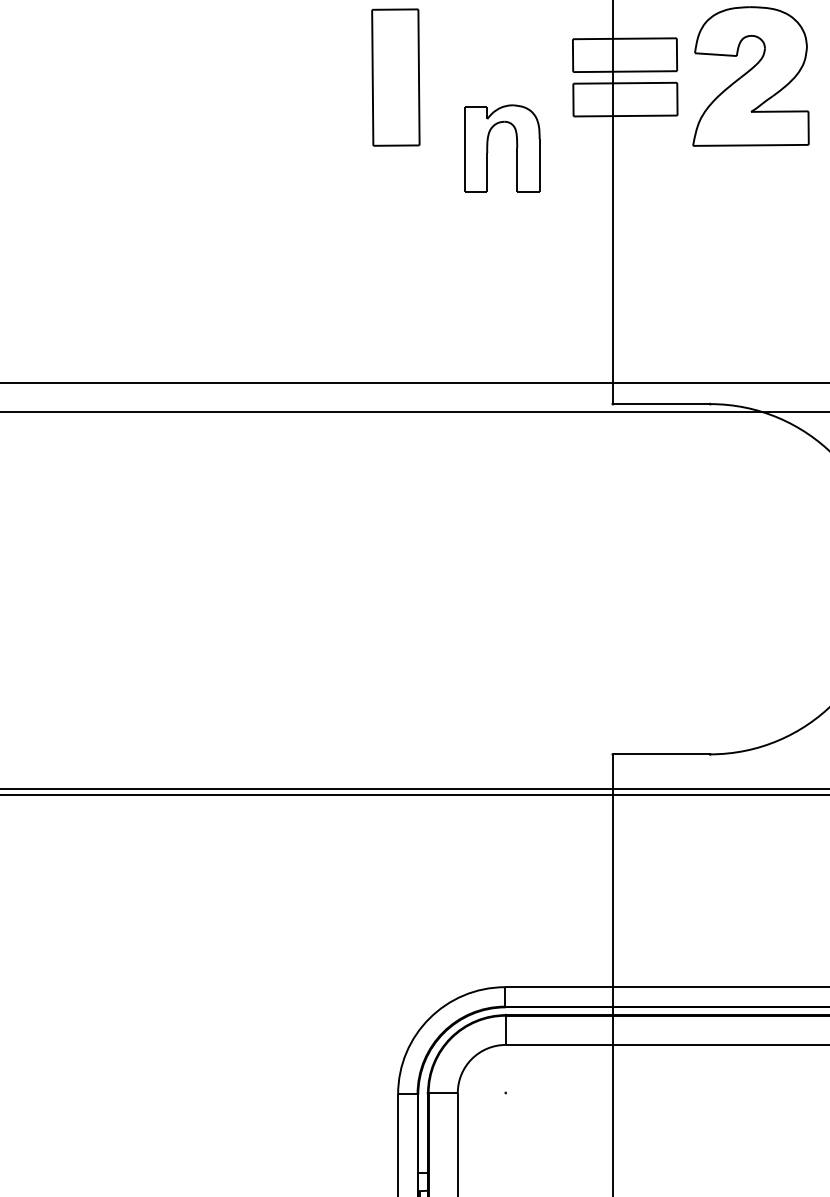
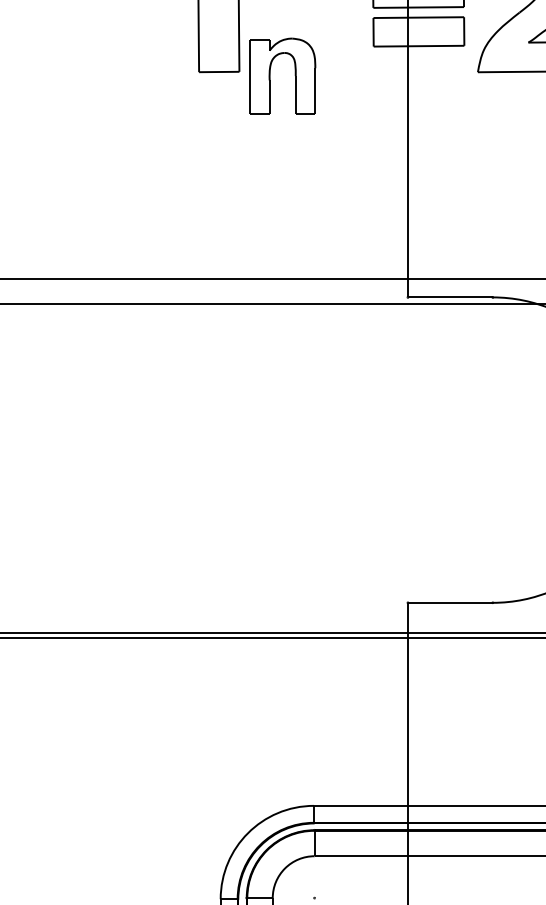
part: (488, 148) -> (270, 76), moved

